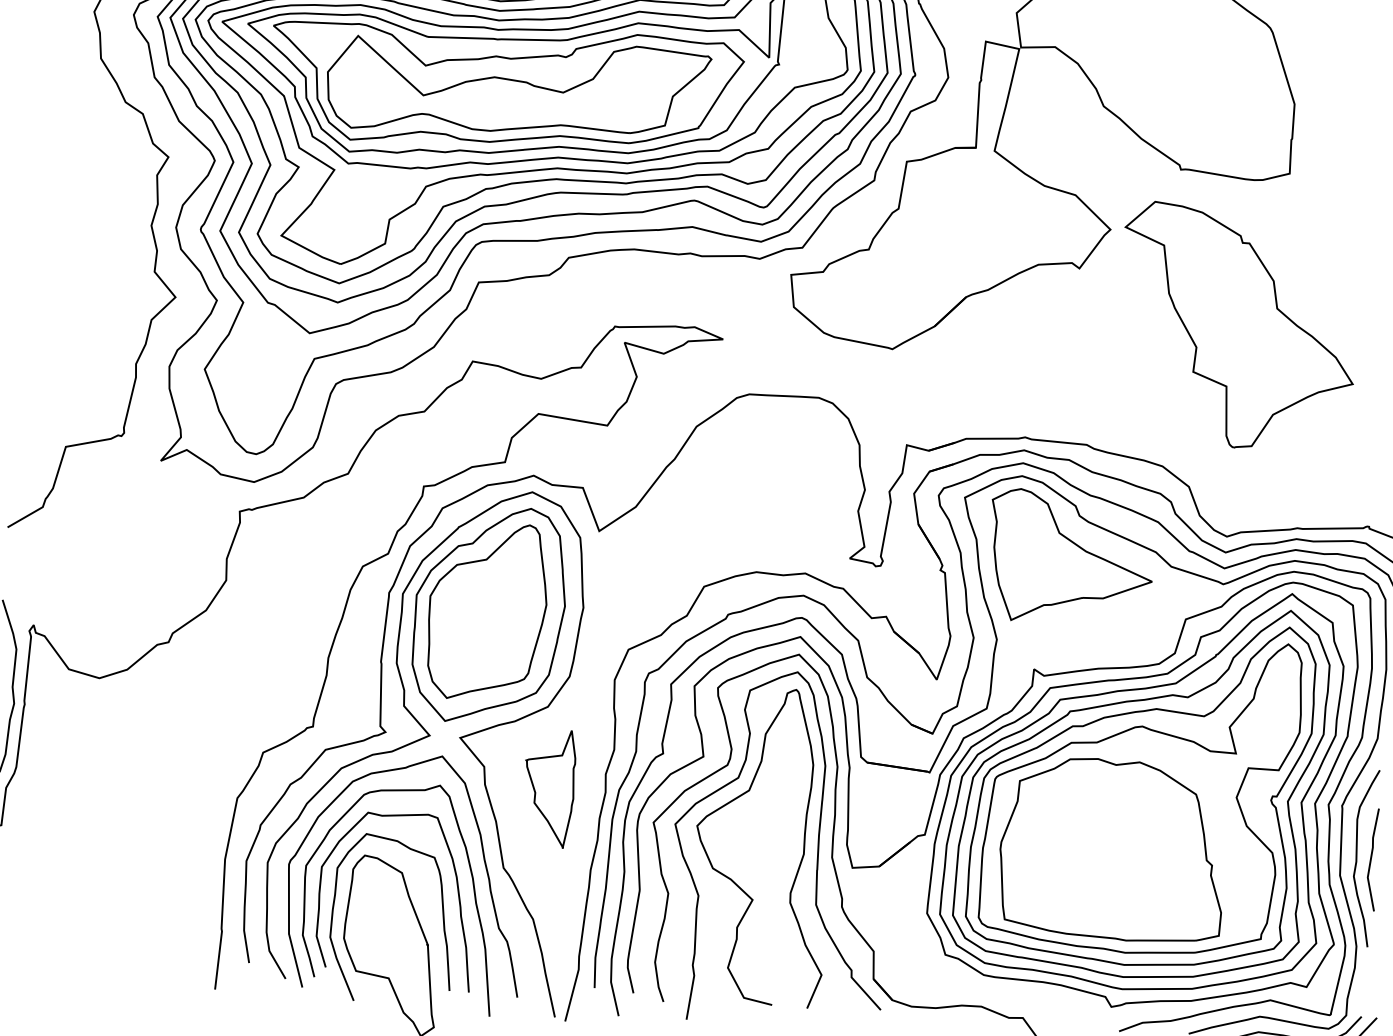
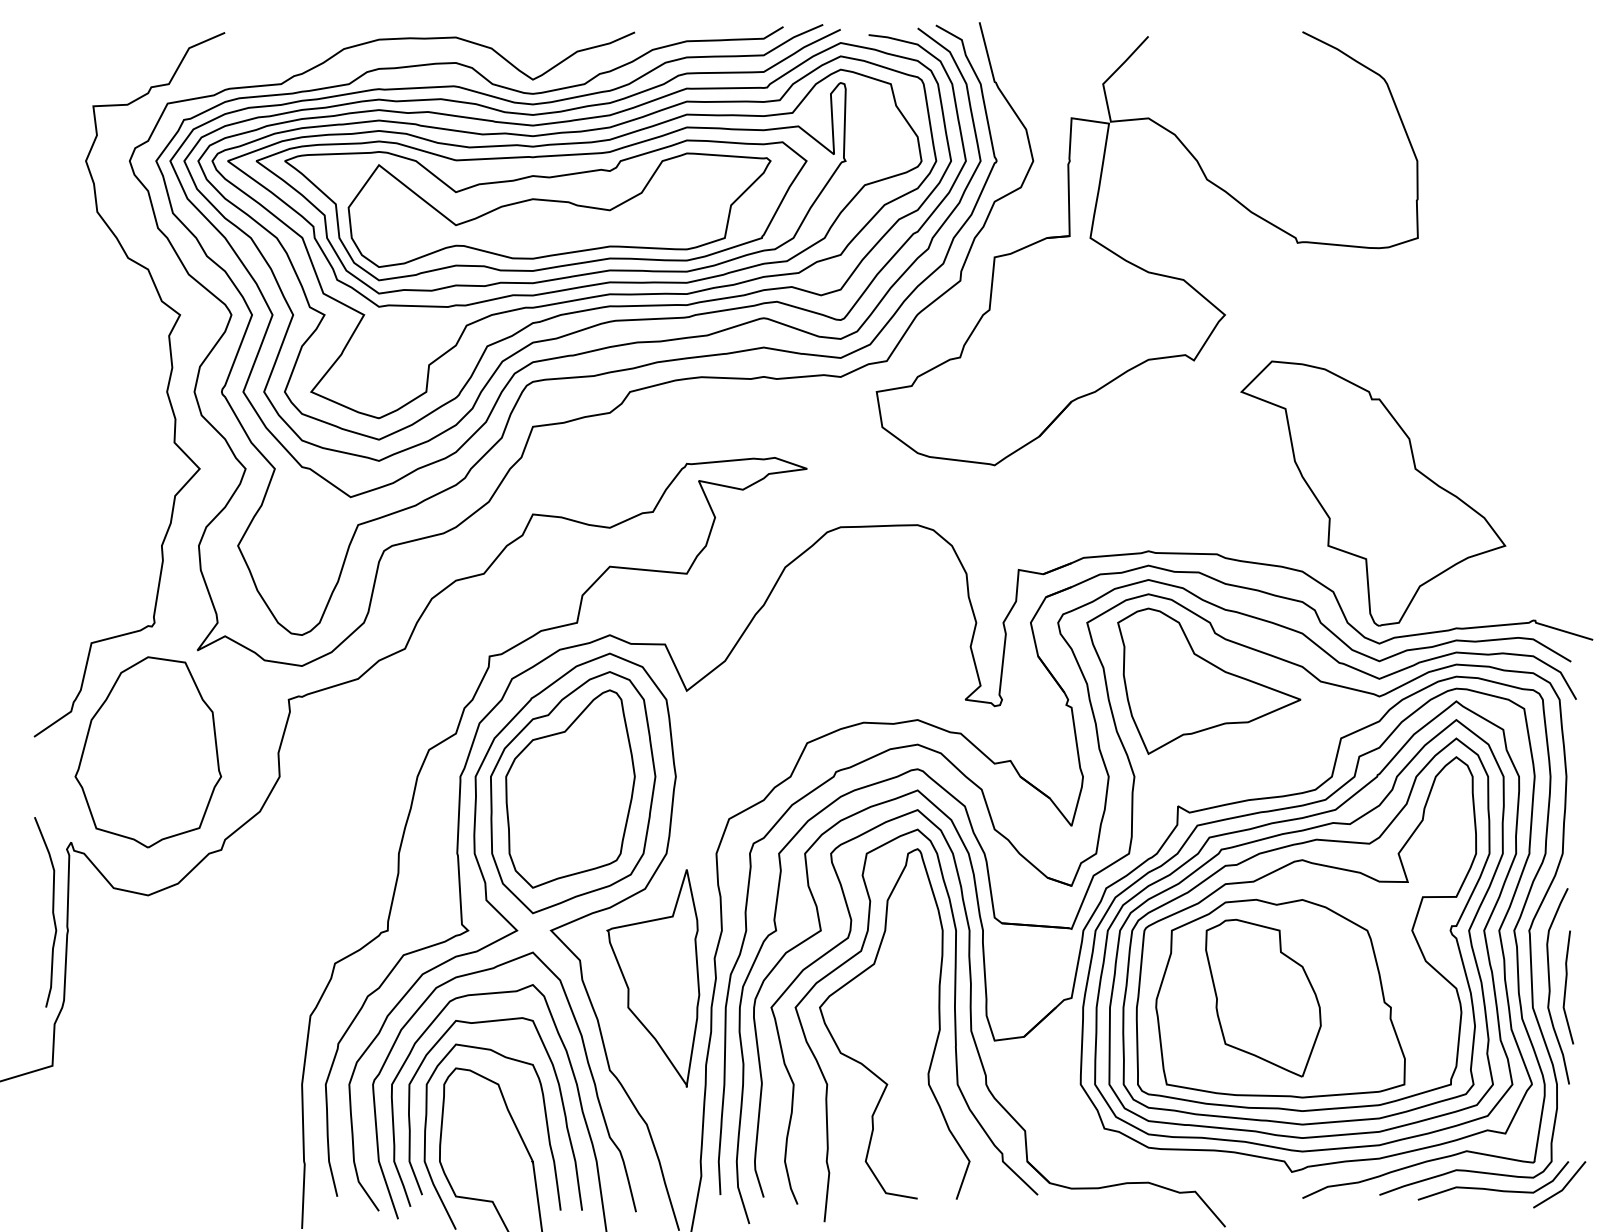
part: (1237, 327) -> (1373, 493), moved
part: (109, 549) -> (148, 752), added
part: (549, 788) -> (653, 978), size x1.67
part: (1097, 847) -> (1263, 997), added

